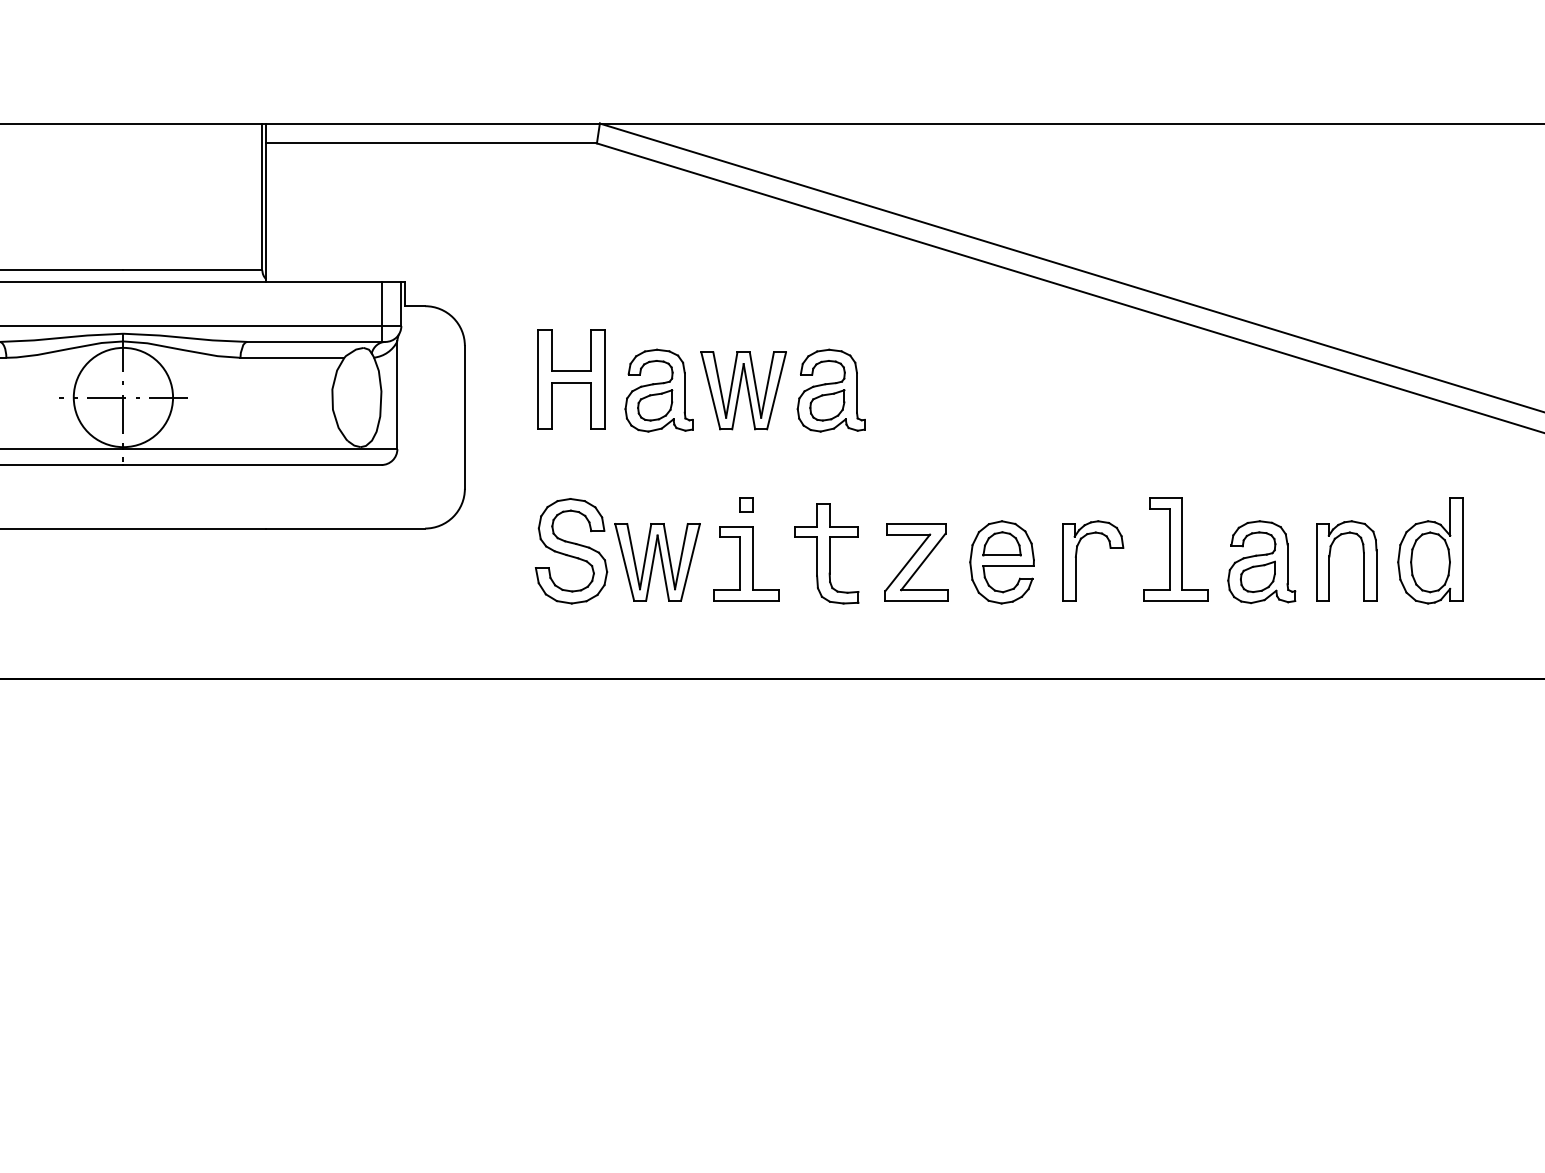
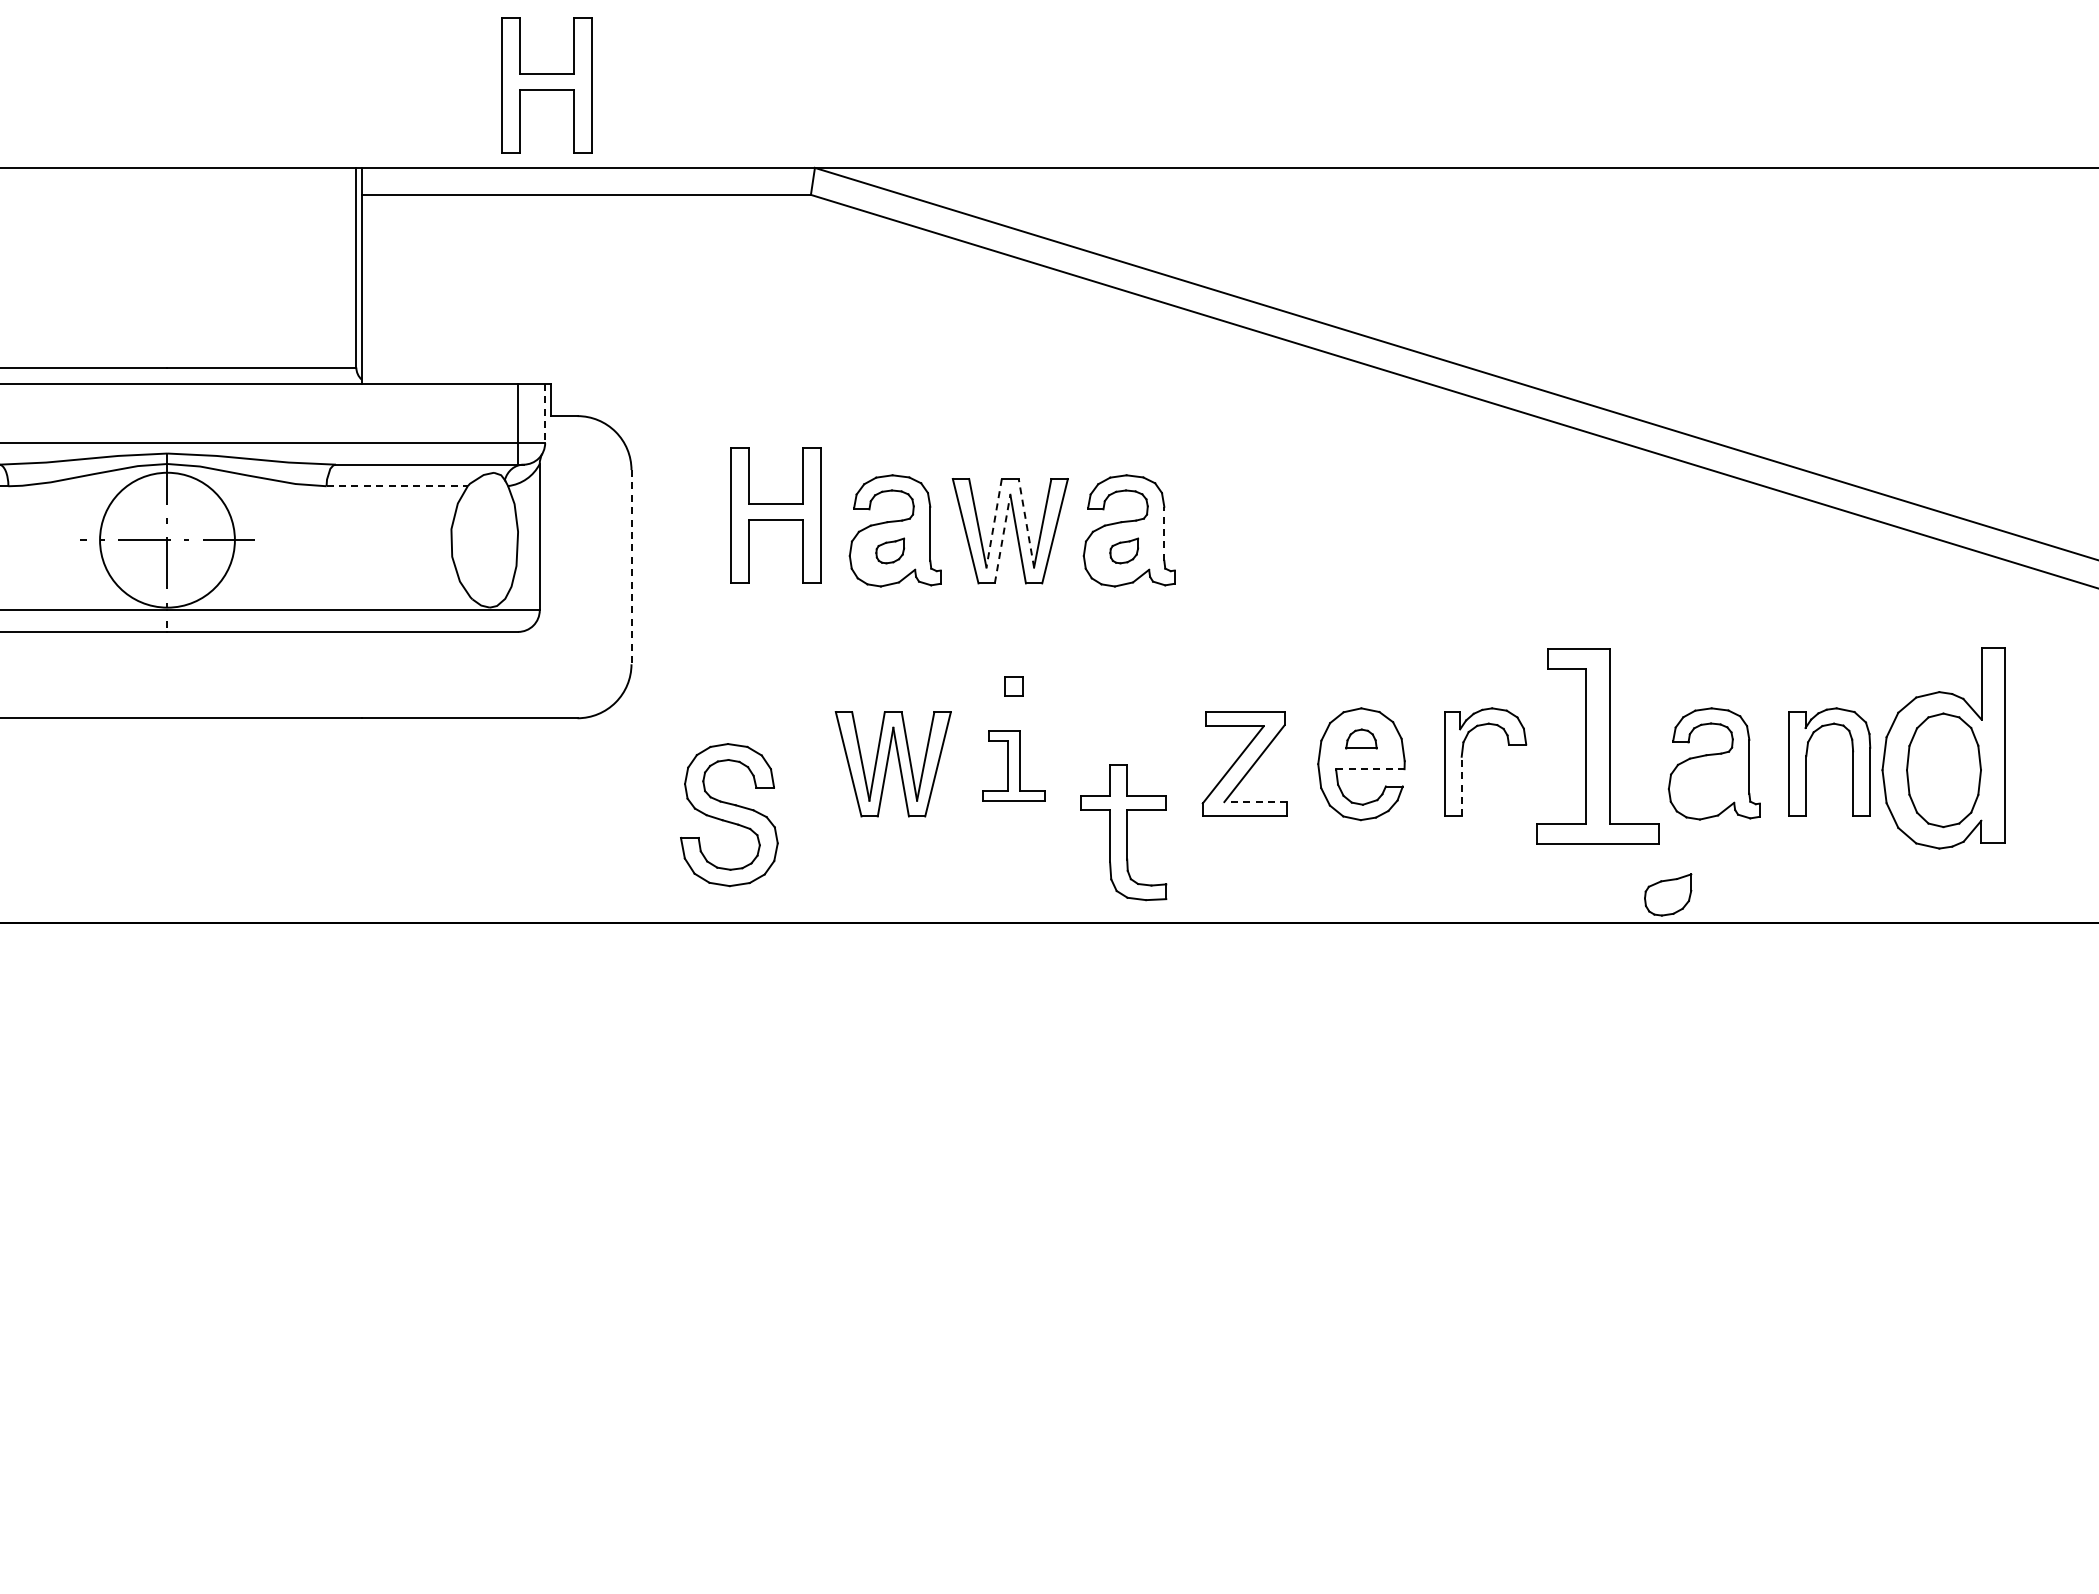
part: (402, 62) -> (546, 85), added
line: (401, 304) -> (545, 413), solid -> dashed
line: (292, 358) -> (397, 486), solid -> dashed
line: (732, 385) -> (994, 523), solid -> dashed
line: (755, 385) -> (1026, 523), solid -> dashed
line: (857, 392) -> (1164, 533), solid -> dashed
line: (737, 397) -> (1002, 539), solid -> dashed
part: (655, 405) -> (890, 550), size x0.6
part: (827, 405) -> (1124, 550), size x0.6
line: (464, 417) -> (631, 567), solid -> dashed
part: (1002, 543) -> (1361, 738), size x0.6
part: (1175, 549) -> (1597, 746), size x1.4
part: (1429, 550) -> (1942, 748), size x1.4
part: (571, 551) -> (729, 815), moved
part: (826, 553) -> (1123, 832), moved
part: (746, 563) -> (1013, 765), size x0.7
line: (1008, 566) -> (1370, 769), solid -> dashed
part: (1258, 576) -> (1668, 894), moved
line: (1075, 578) -> (1461, 786), solid -> dashed
line: (924, 590) -> (1255, 802), solid -> dashed

